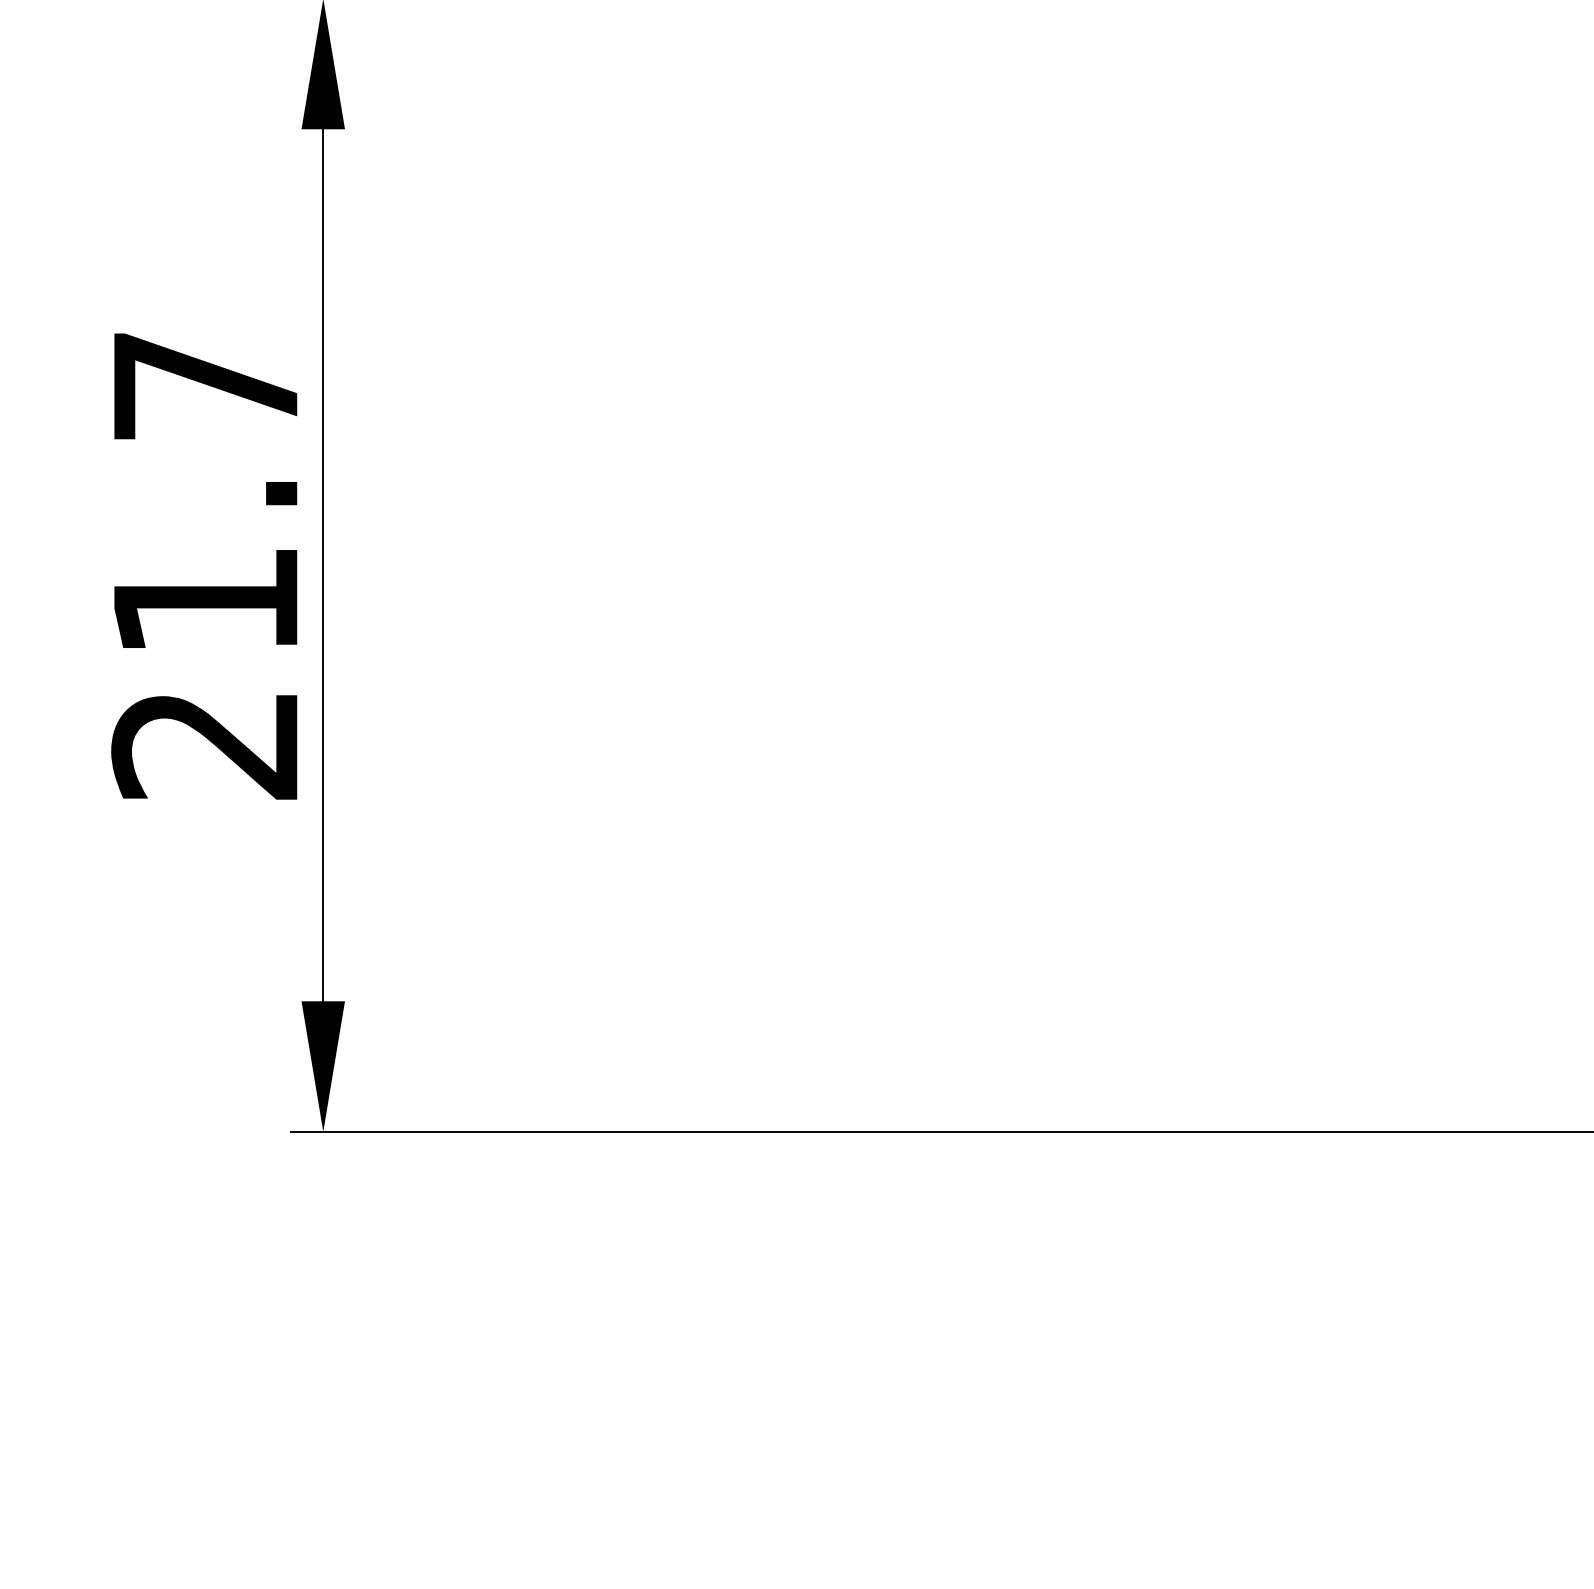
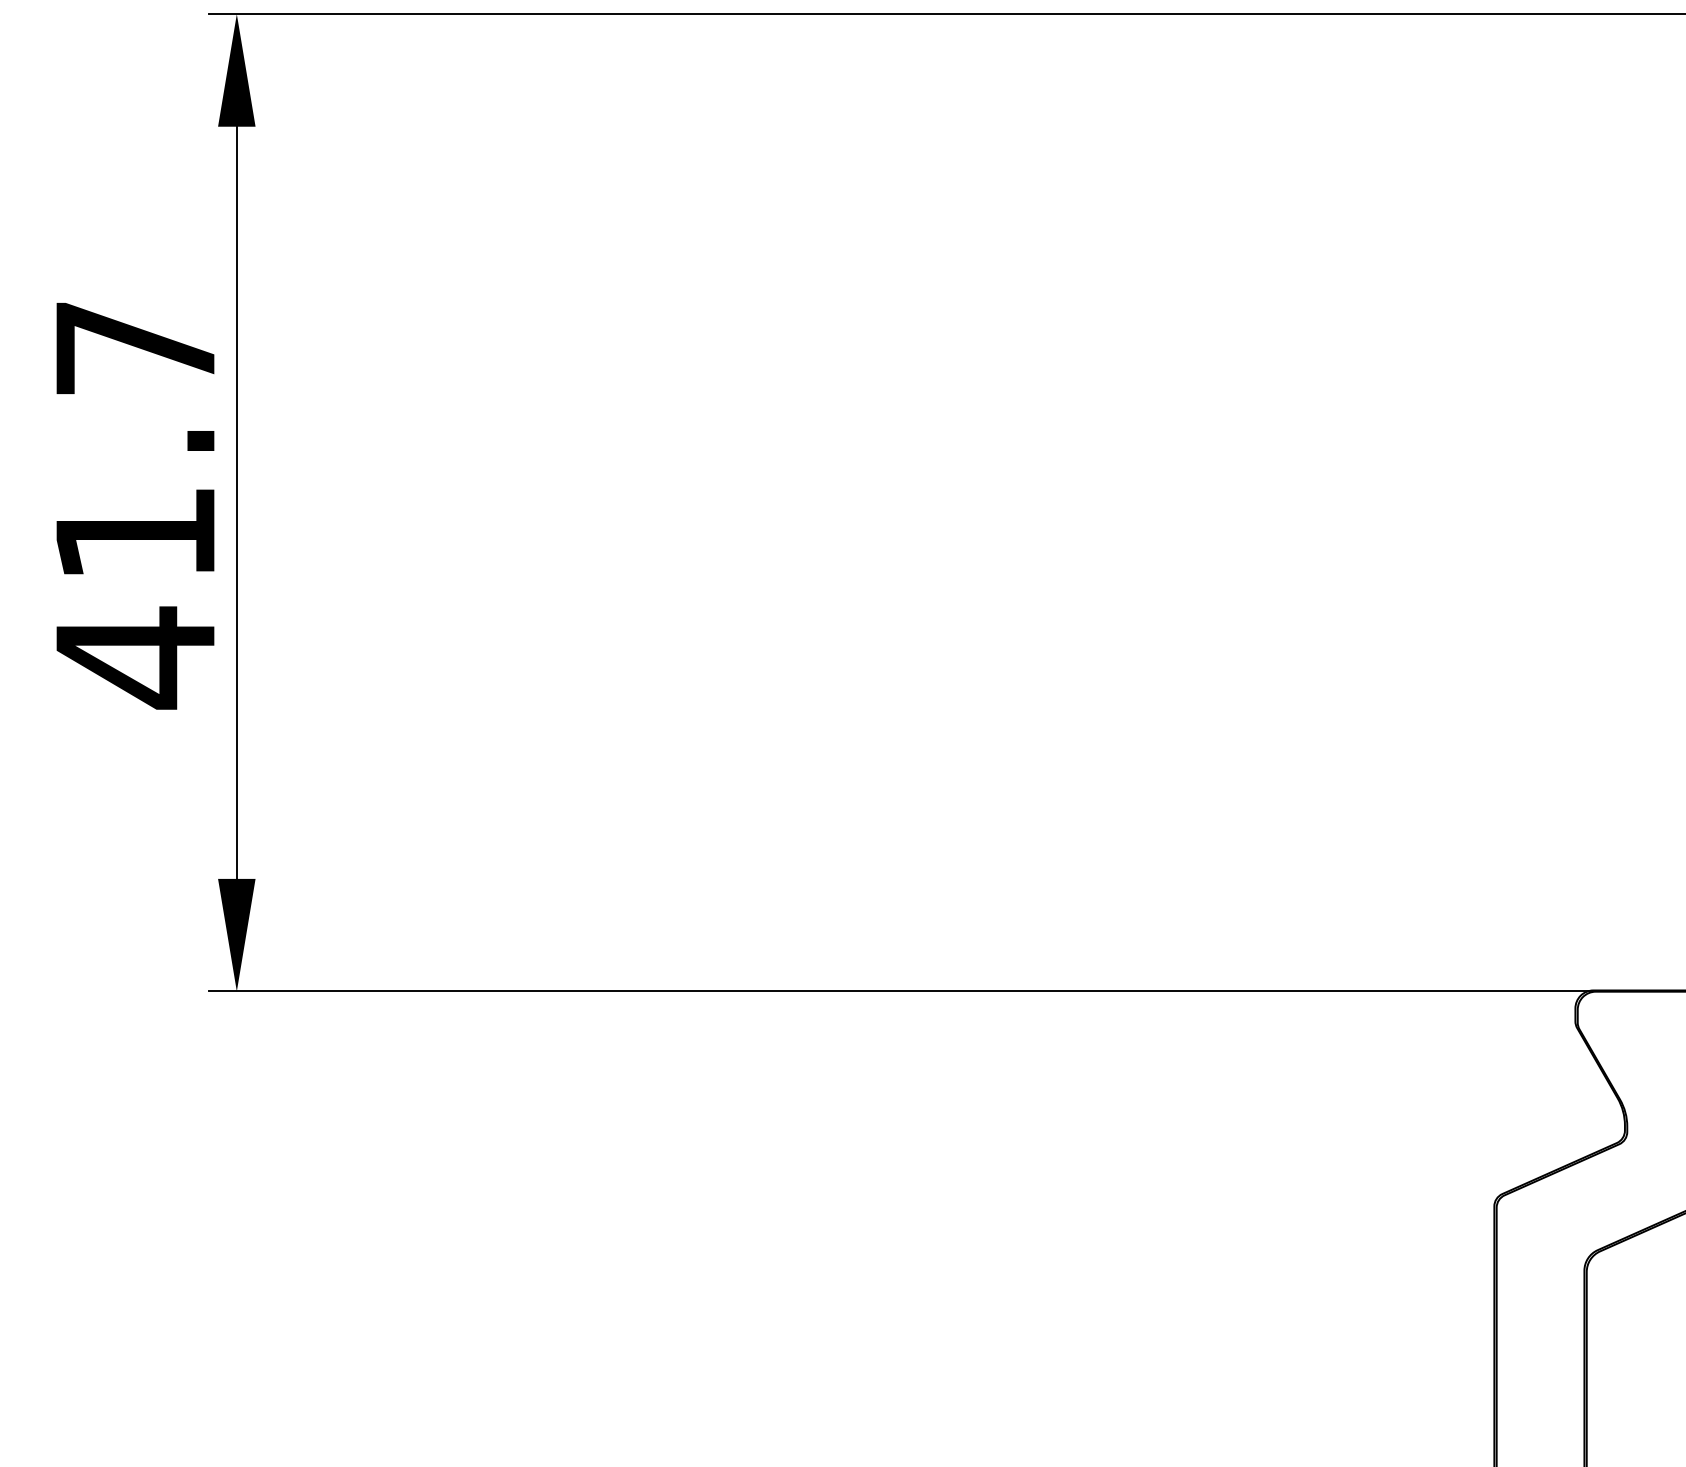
text: (203, 744) -> (133, 657), 21.7 -> 41.7

